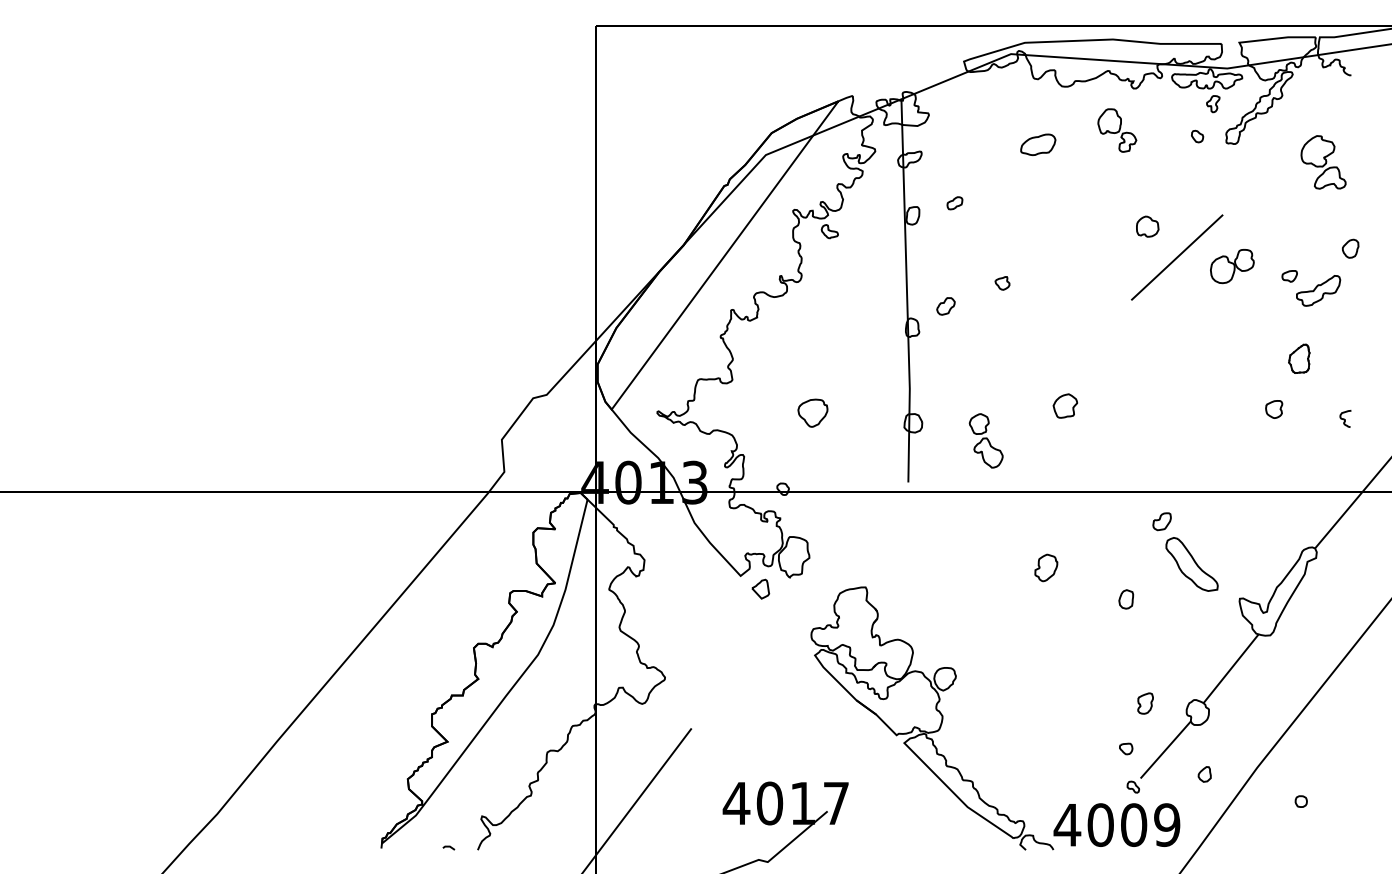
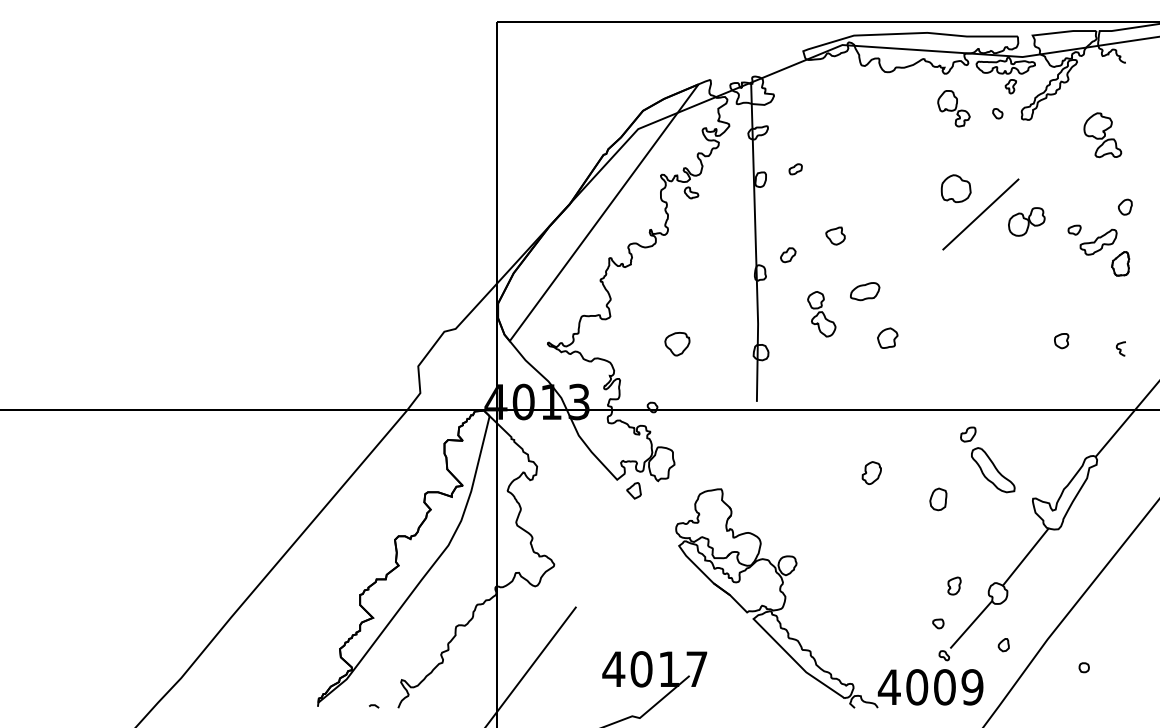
part: (1116, 130) -> (953, 108), moved
part: (1038, 144) -> (865, 291), moved
part: (1147, 226) -> (956, 188), size x1.6
part: (1001, 282) -> (834, 235), size x1.6
part: (1299, 358) -> (1120, 263), moved
part: (985, 441) -> (821, 314), moved
part: (1126, 598) -> (938, 498), size x1.4

